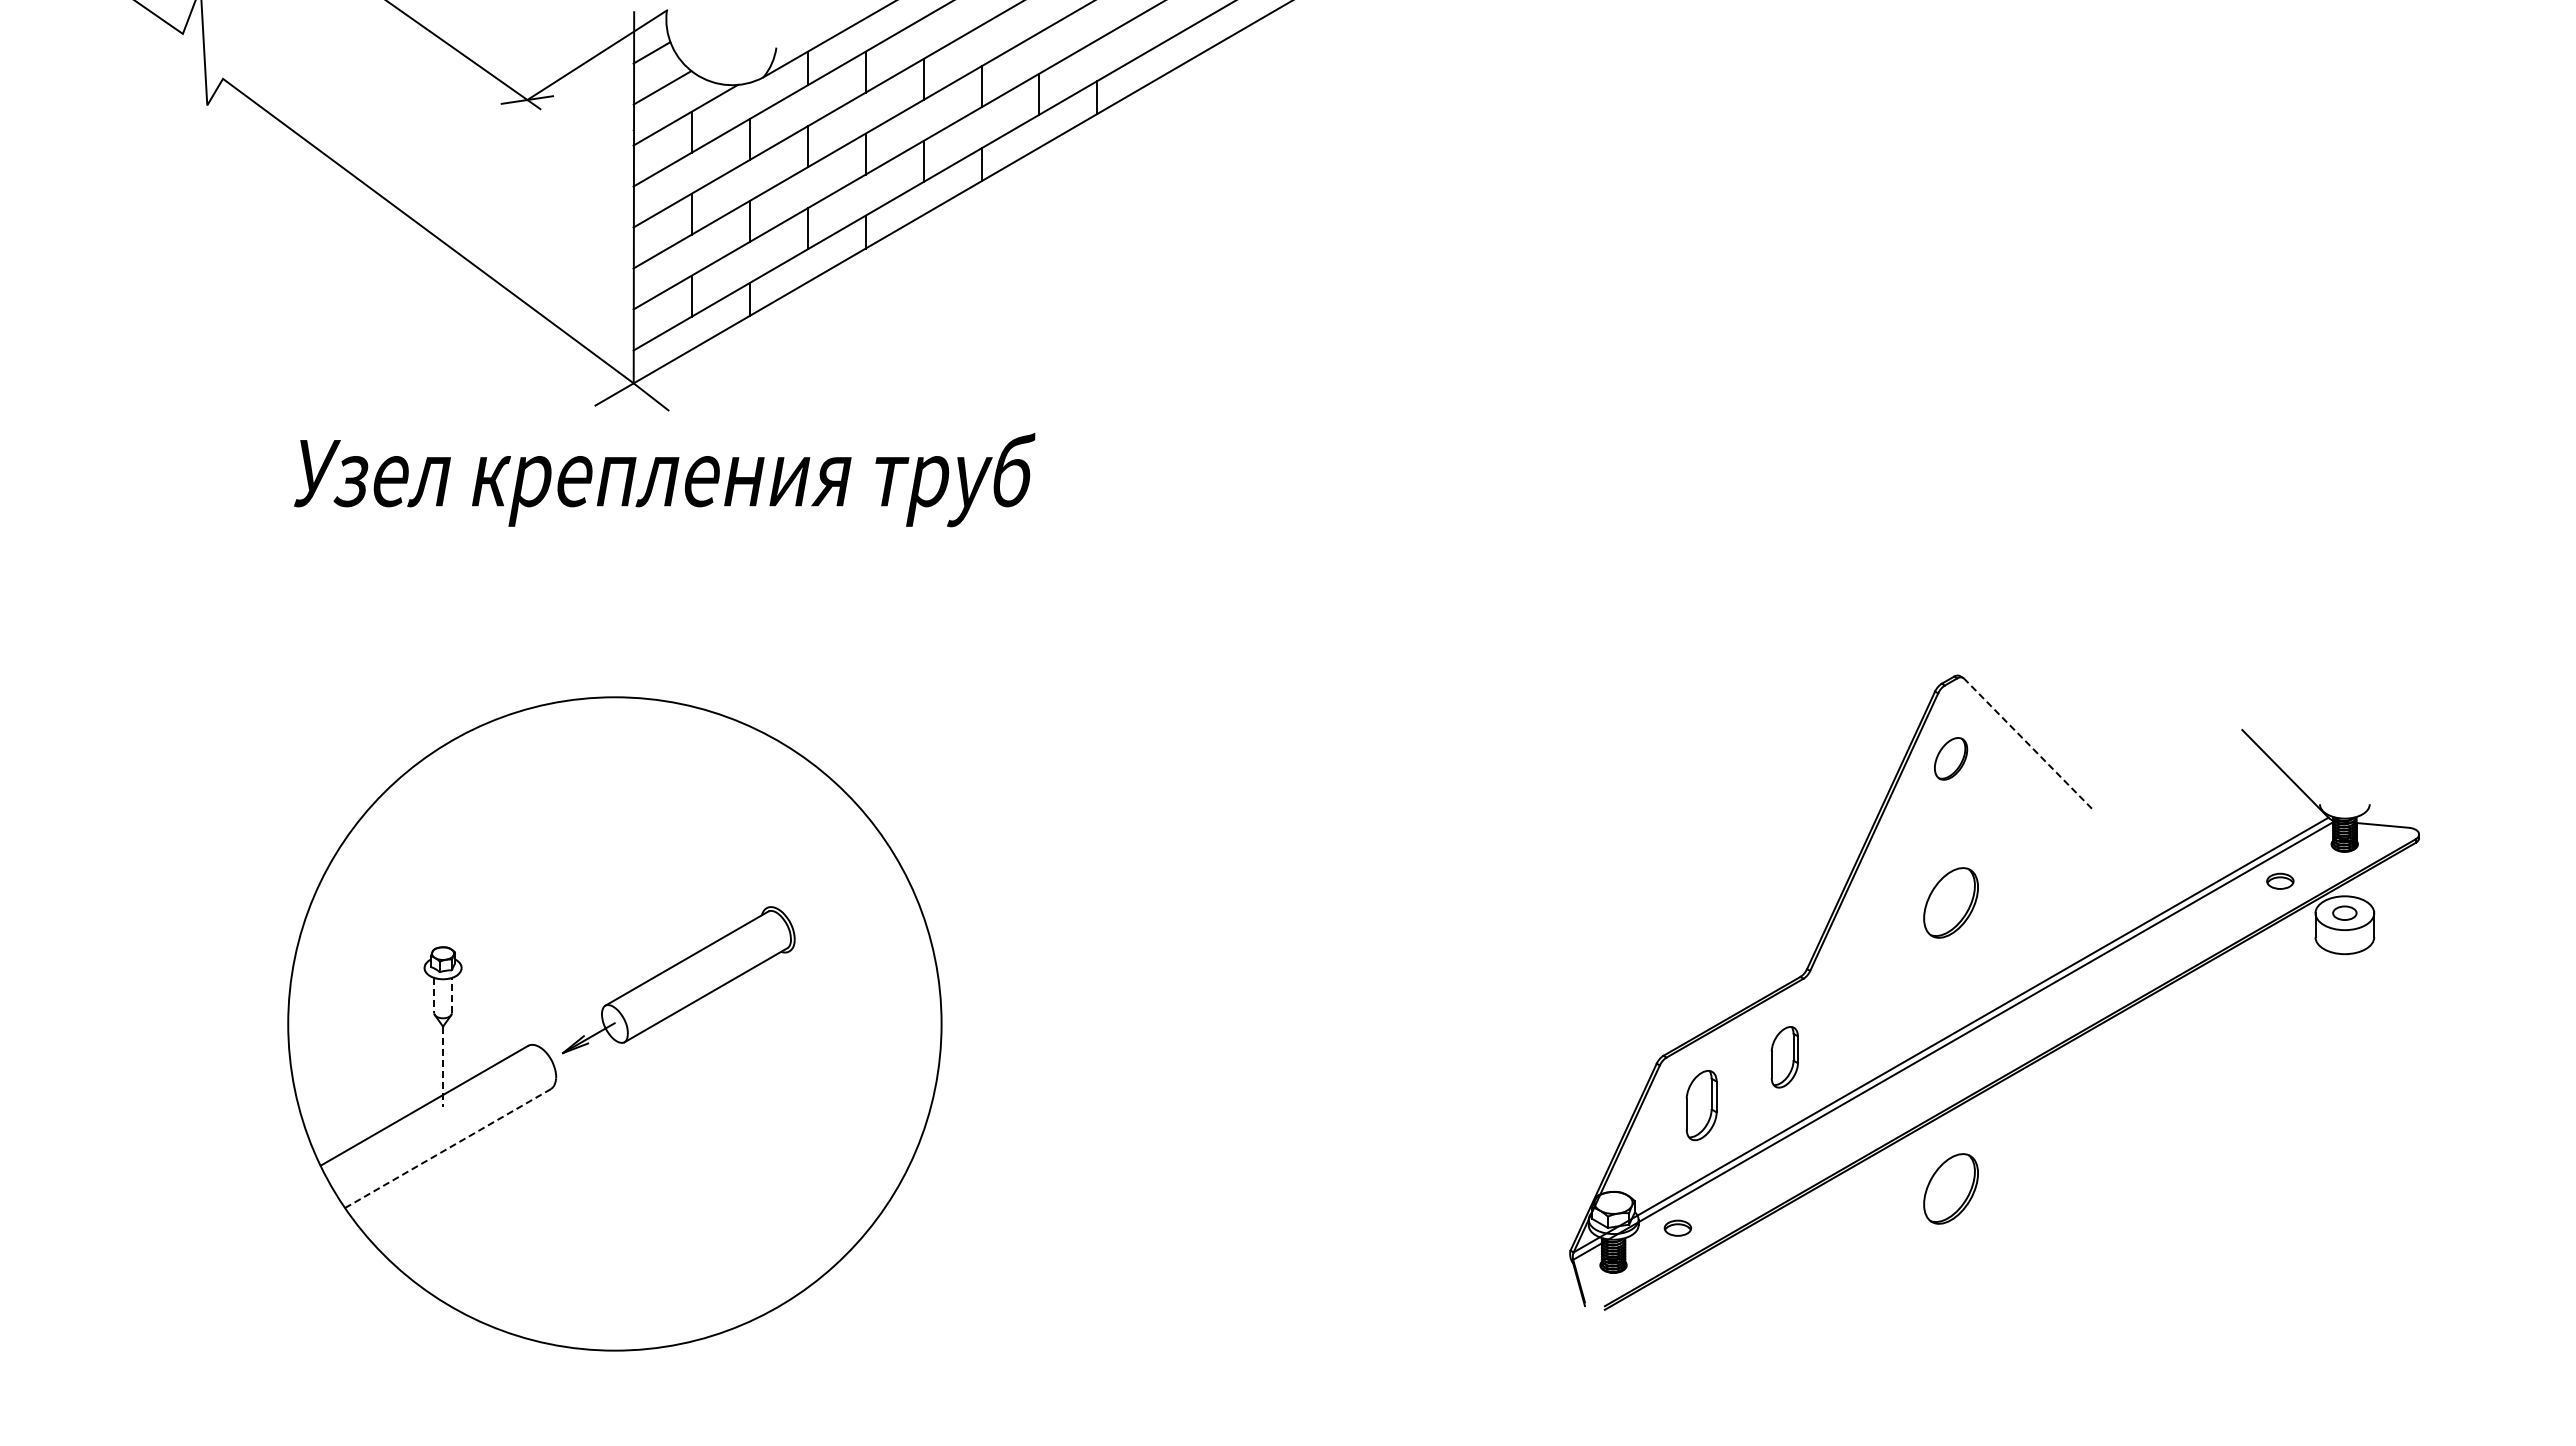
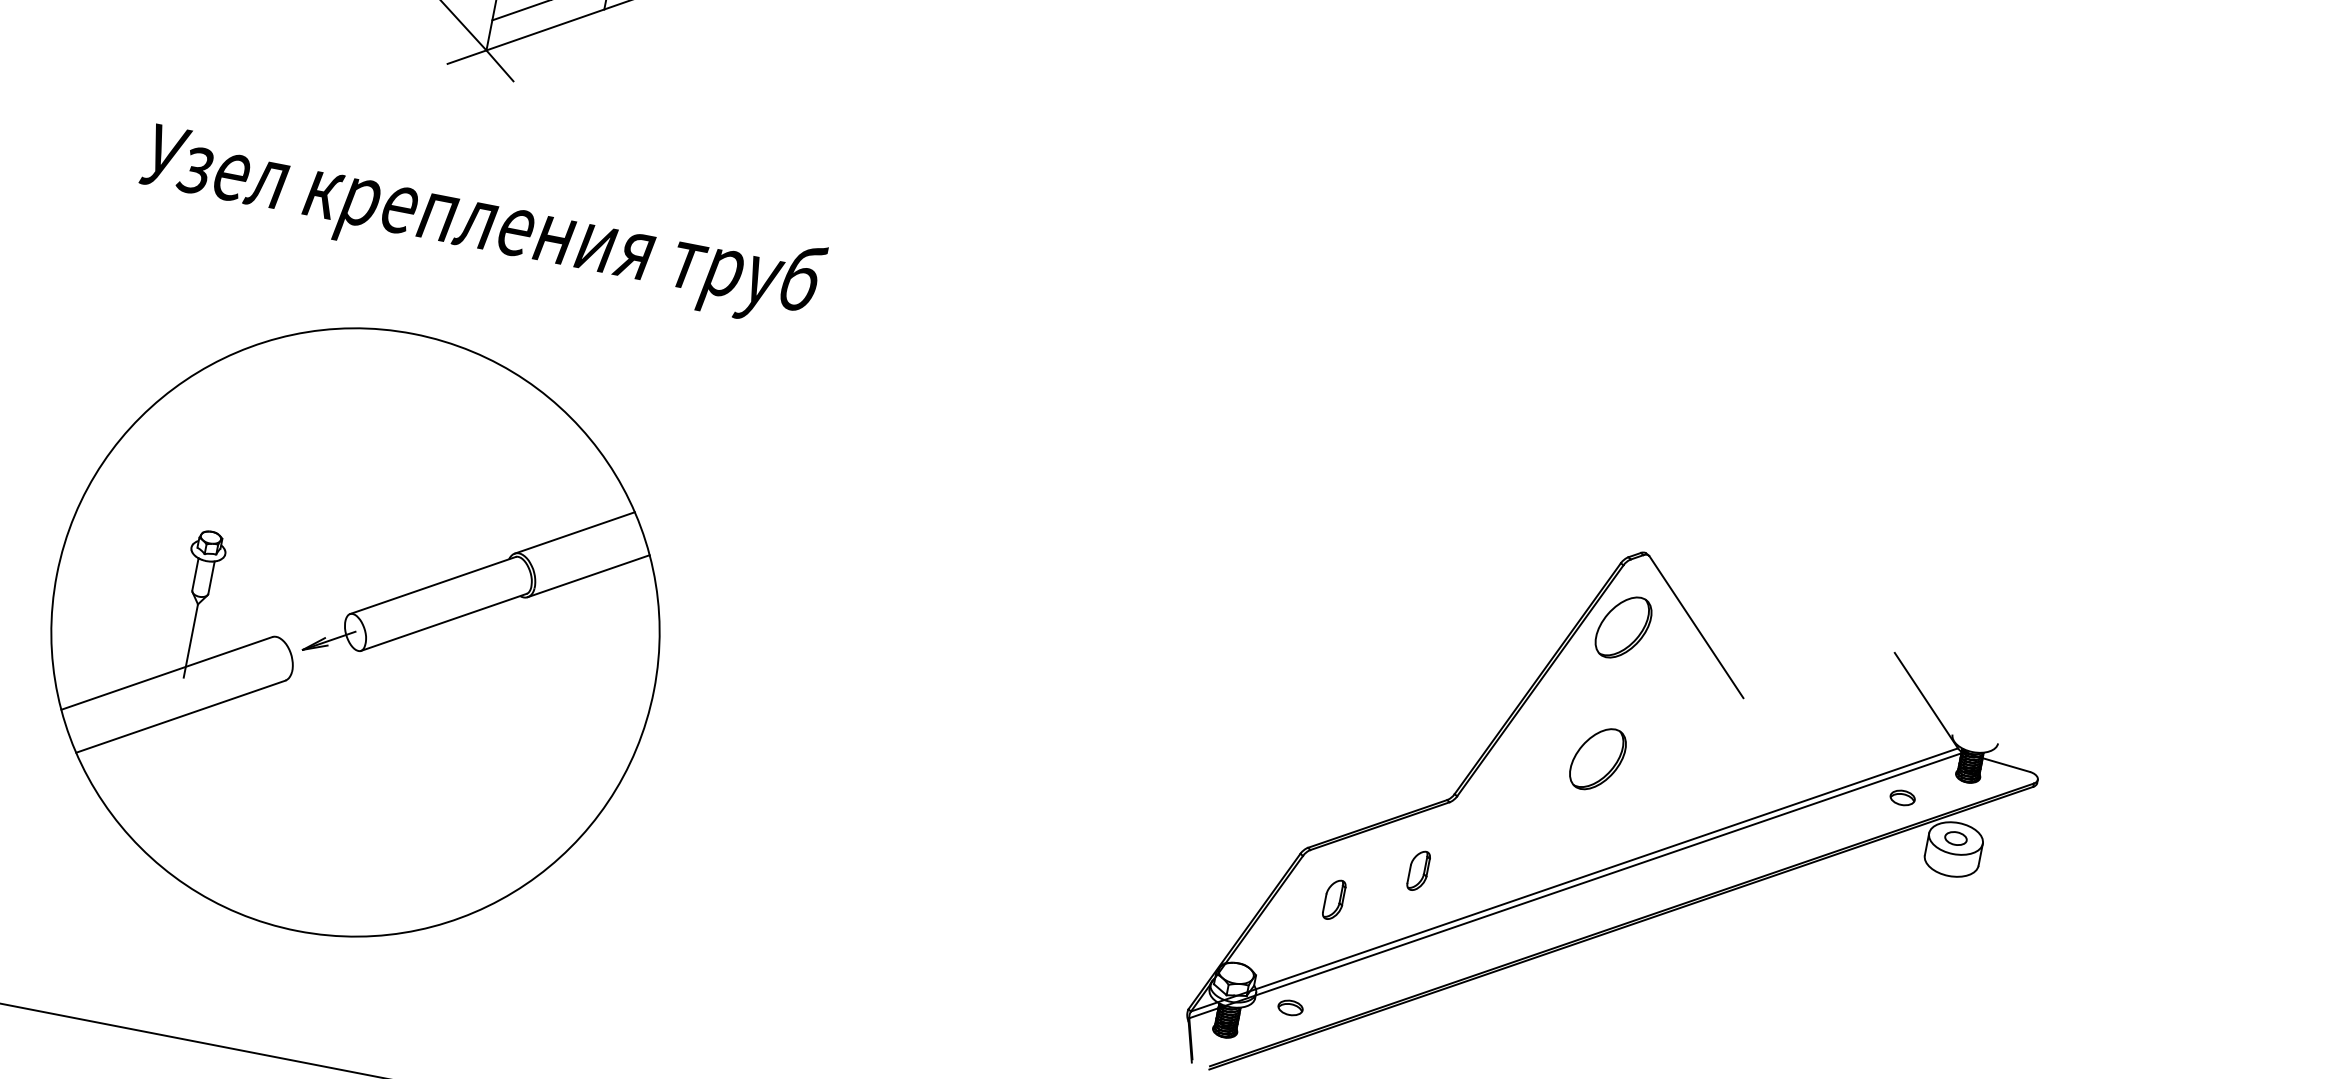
text: (664, 480) -> (481, 225), moved
line: (2027, 743) -> (1696, 627), dashed -> solid
part: (1950, 758) -> (1623, 627), size x1.67
line: (825, 873) -> (574, 532), added
line: (849, 916) -> (588, 575), added
line: (434, 995) -> (195, 574), dashed -> solid
line: (451, 995) -> (211, 577), dashed -> solid
part: (1784, 1057) -> (1418, 870), size x0.71
line: (443, 1067) -> (191, 641), dashed -> solid
part: (1701, 1104) -> (1334, 899), size x0.62
line: (447, 1148) -> (180, 716), dashed -> solid
part: (1950, 1188) -> (1546, 1020), removed

